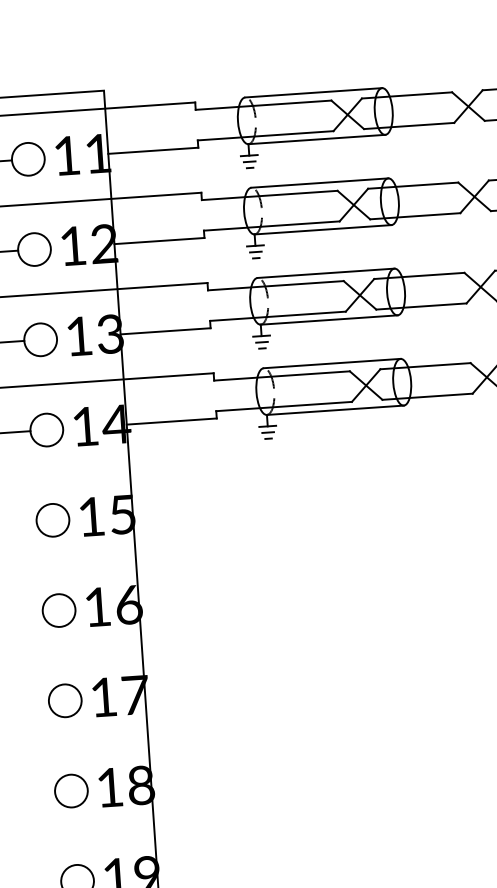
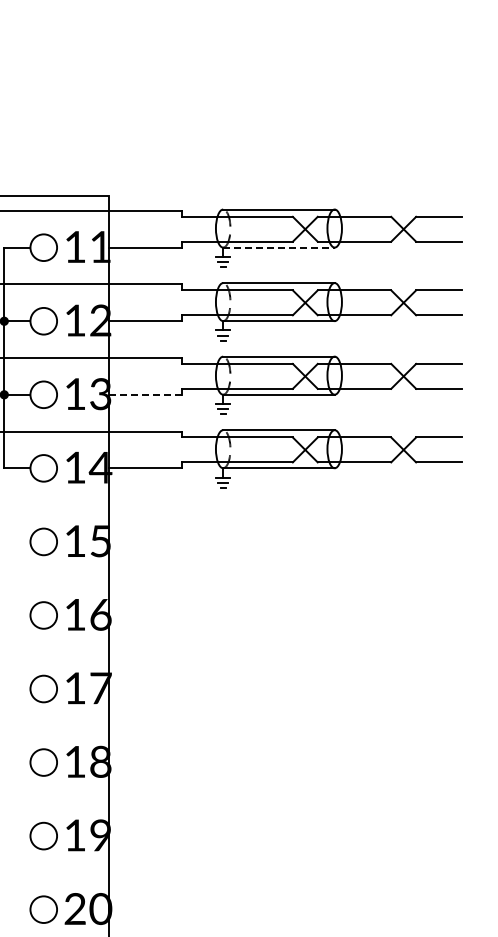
line: (316, 139) -> (278, 247), solid -> dashed
line: (165, 330) -> (145, 394), solid -> dashed

